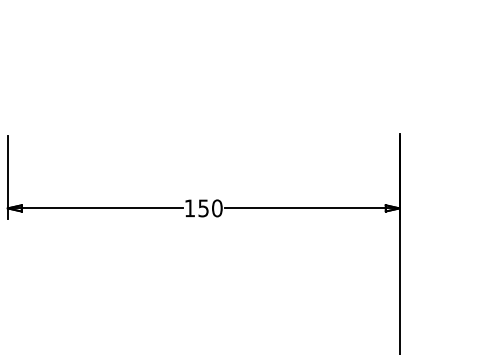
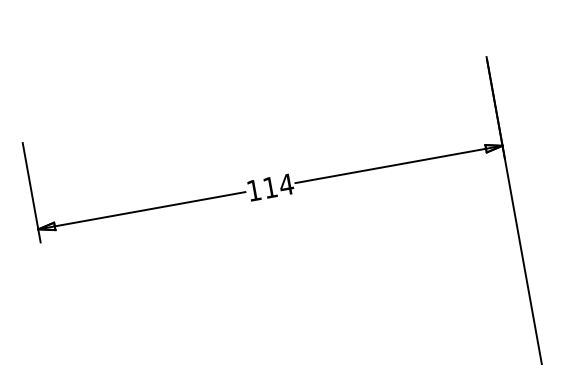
text: (210, 208) -> (278, 186), 150 -> 114

